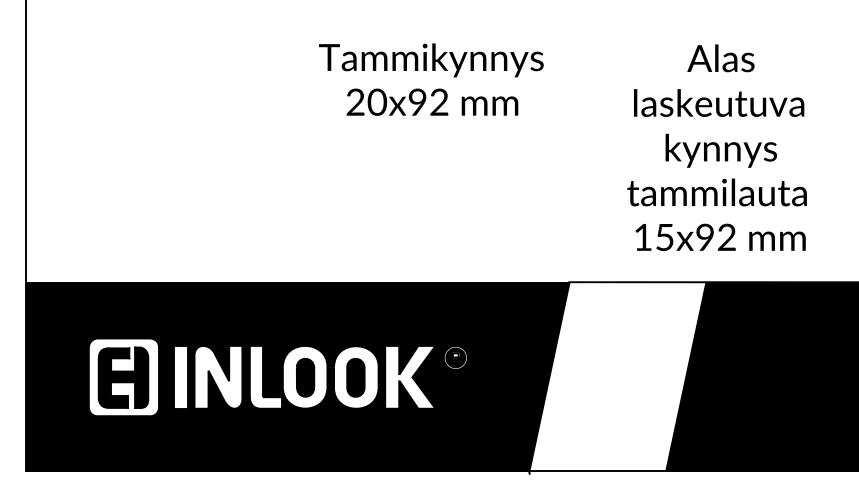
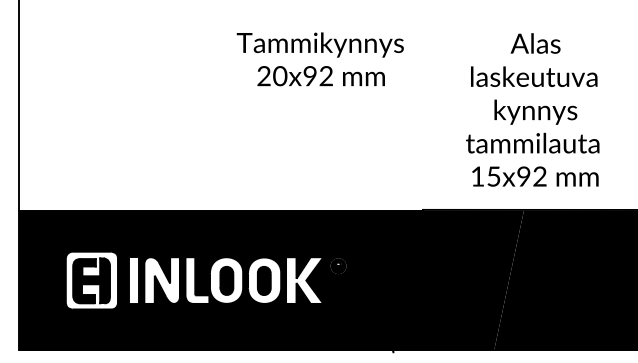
fill: (617, 377) -> (458, 280), added

